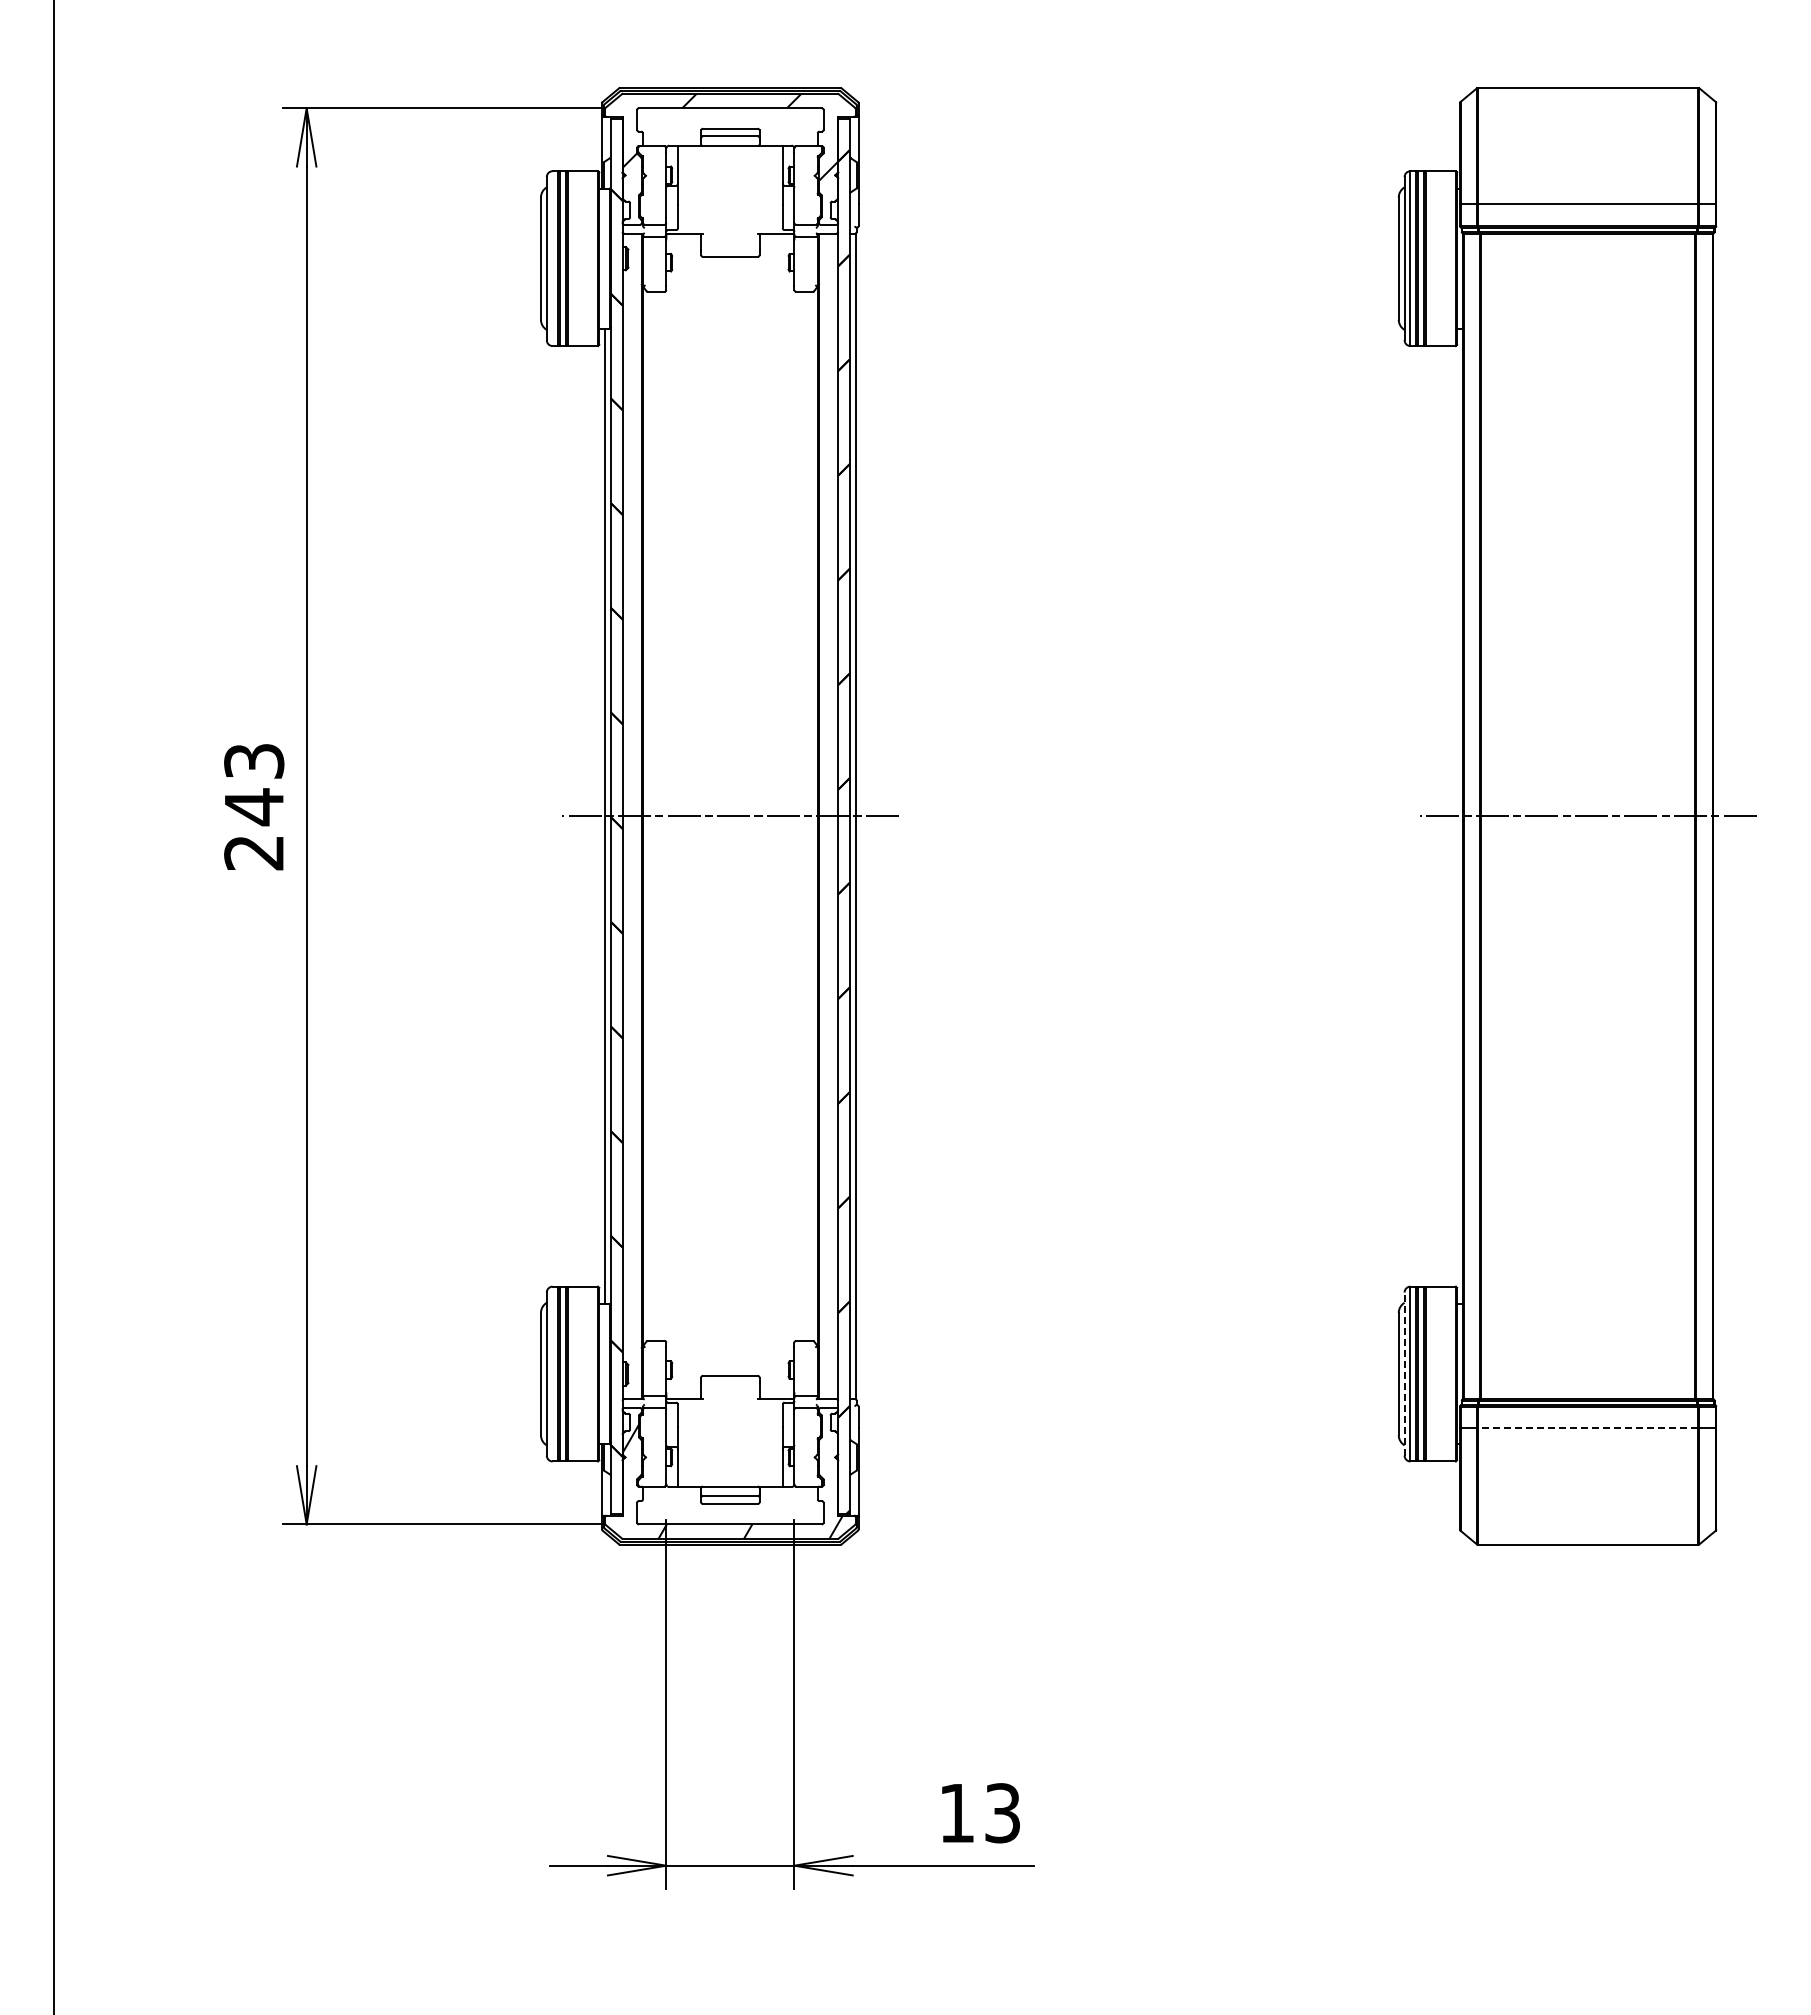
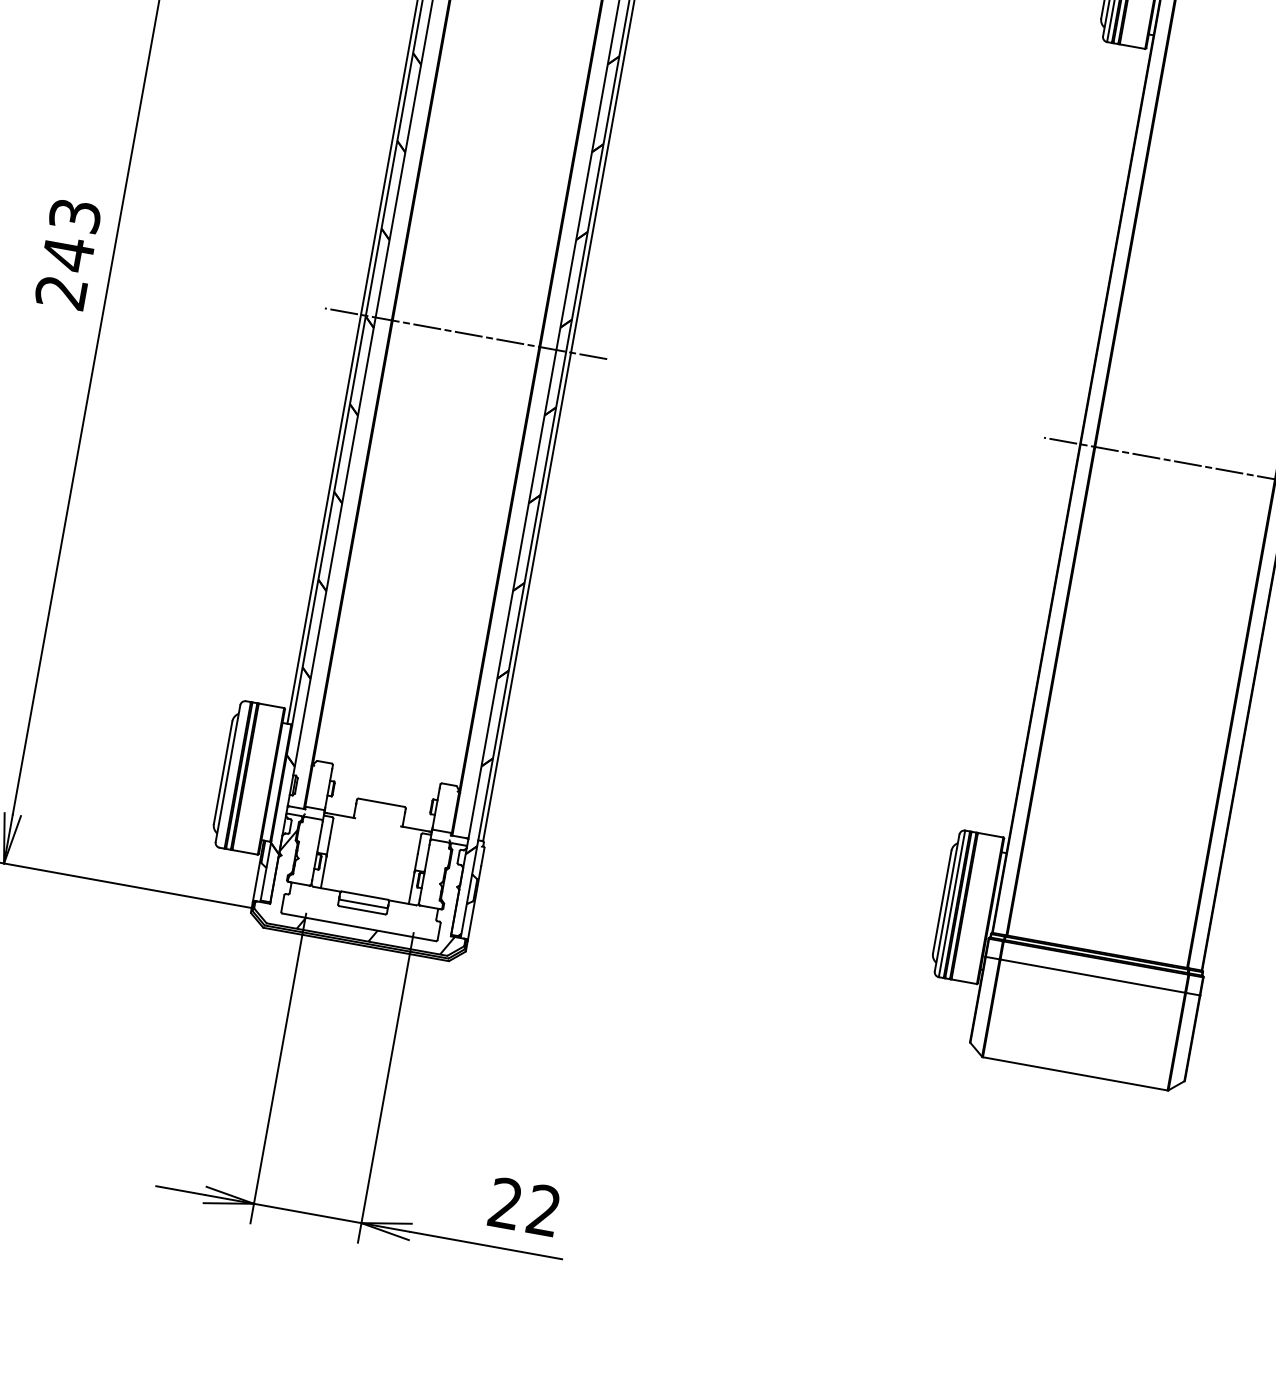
line: (1404, 1374) -> (946, 903), dashed -> solid
line: (1587, 1428) -> (1092, 976), dashed -> solid
text: (979, 1813) -> (524, 1207), 13 -> 22

